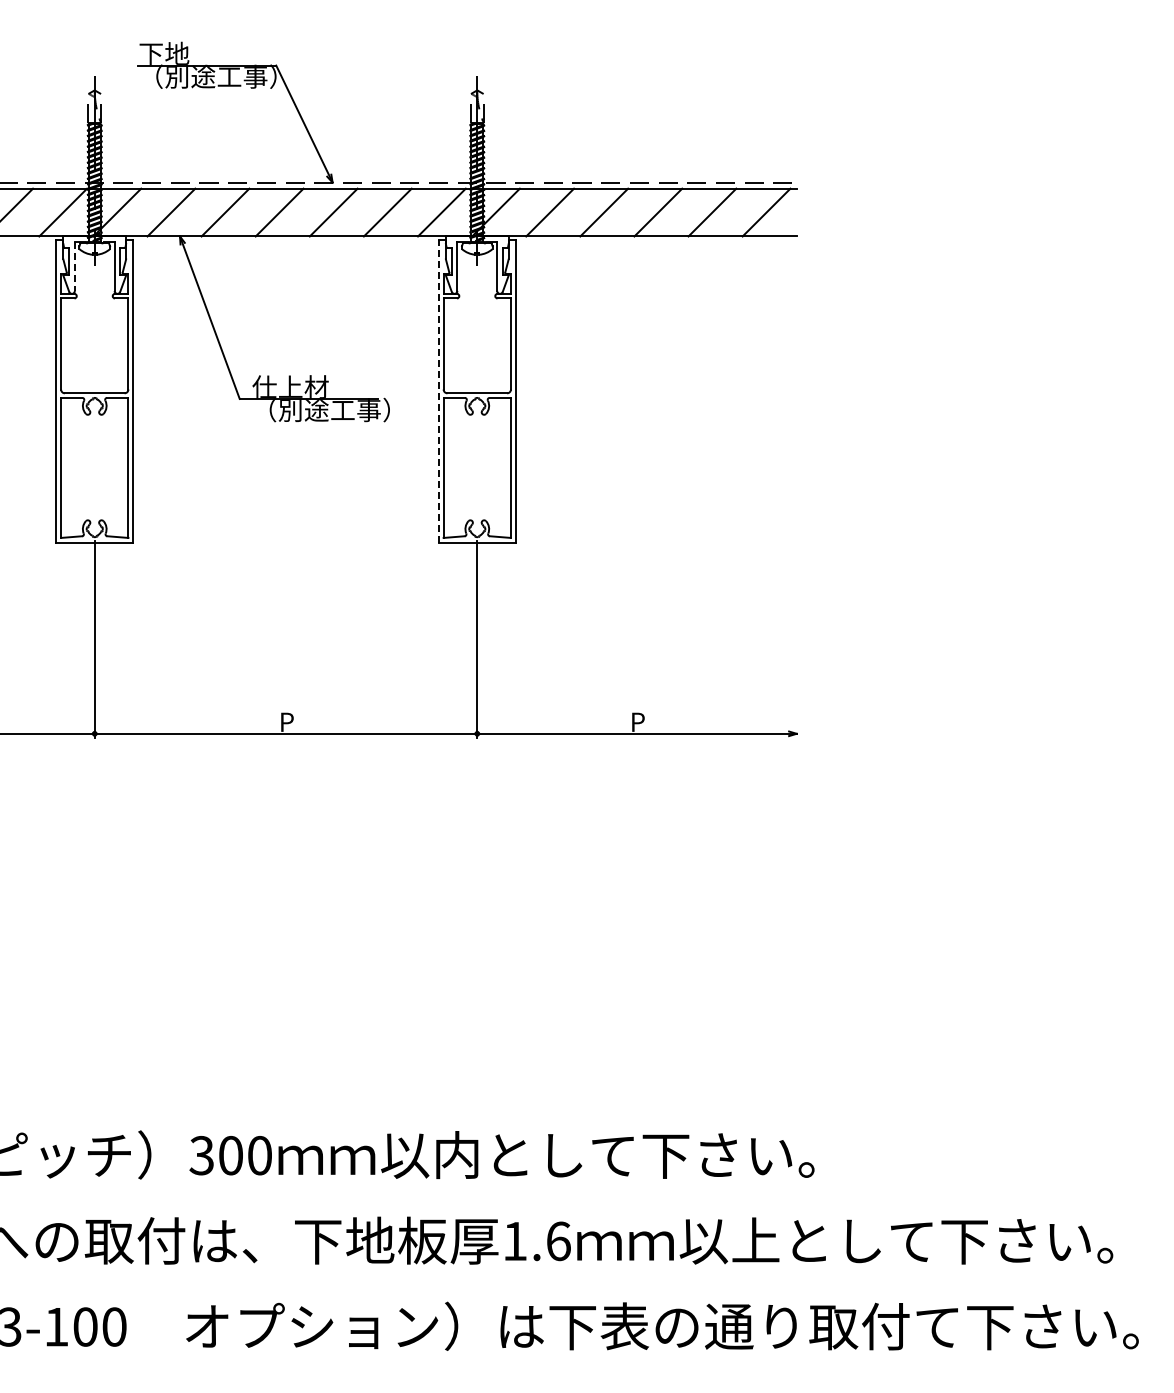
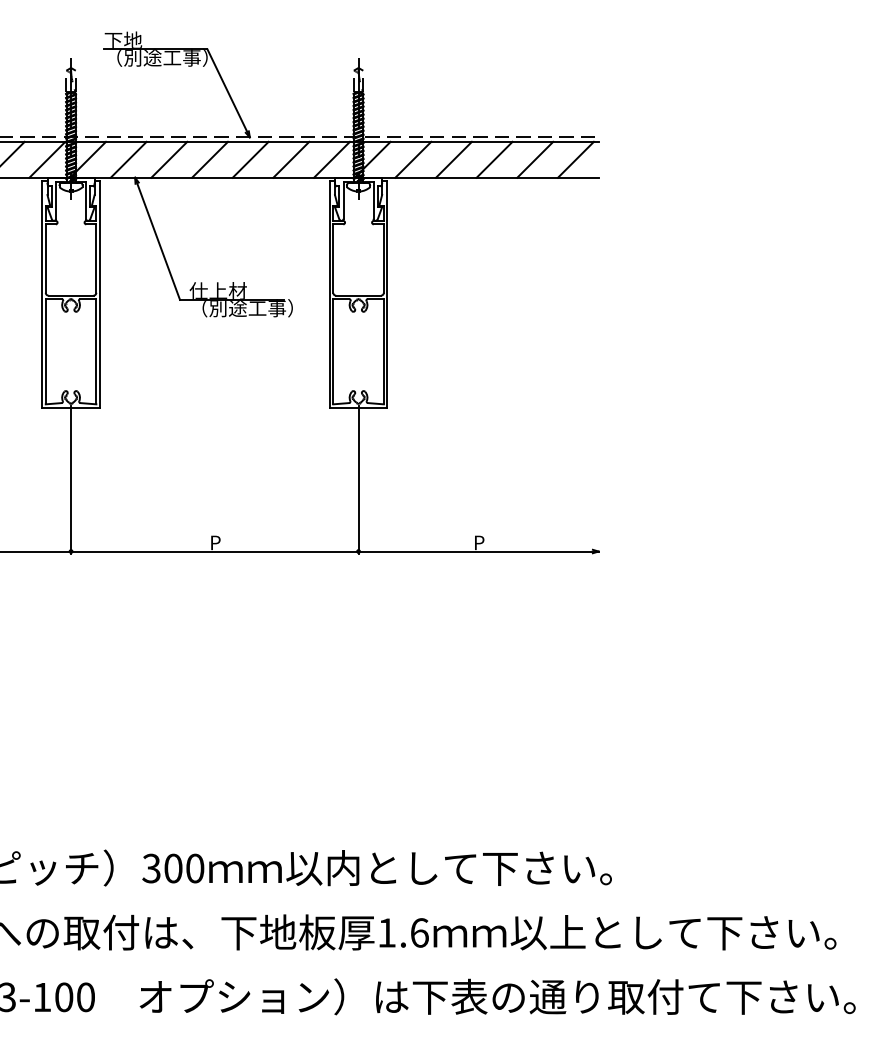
line: (74, 267) -> (55, 201), dashed -> solid
line: (439, 390) -> (330, 293), dashed -> solid

